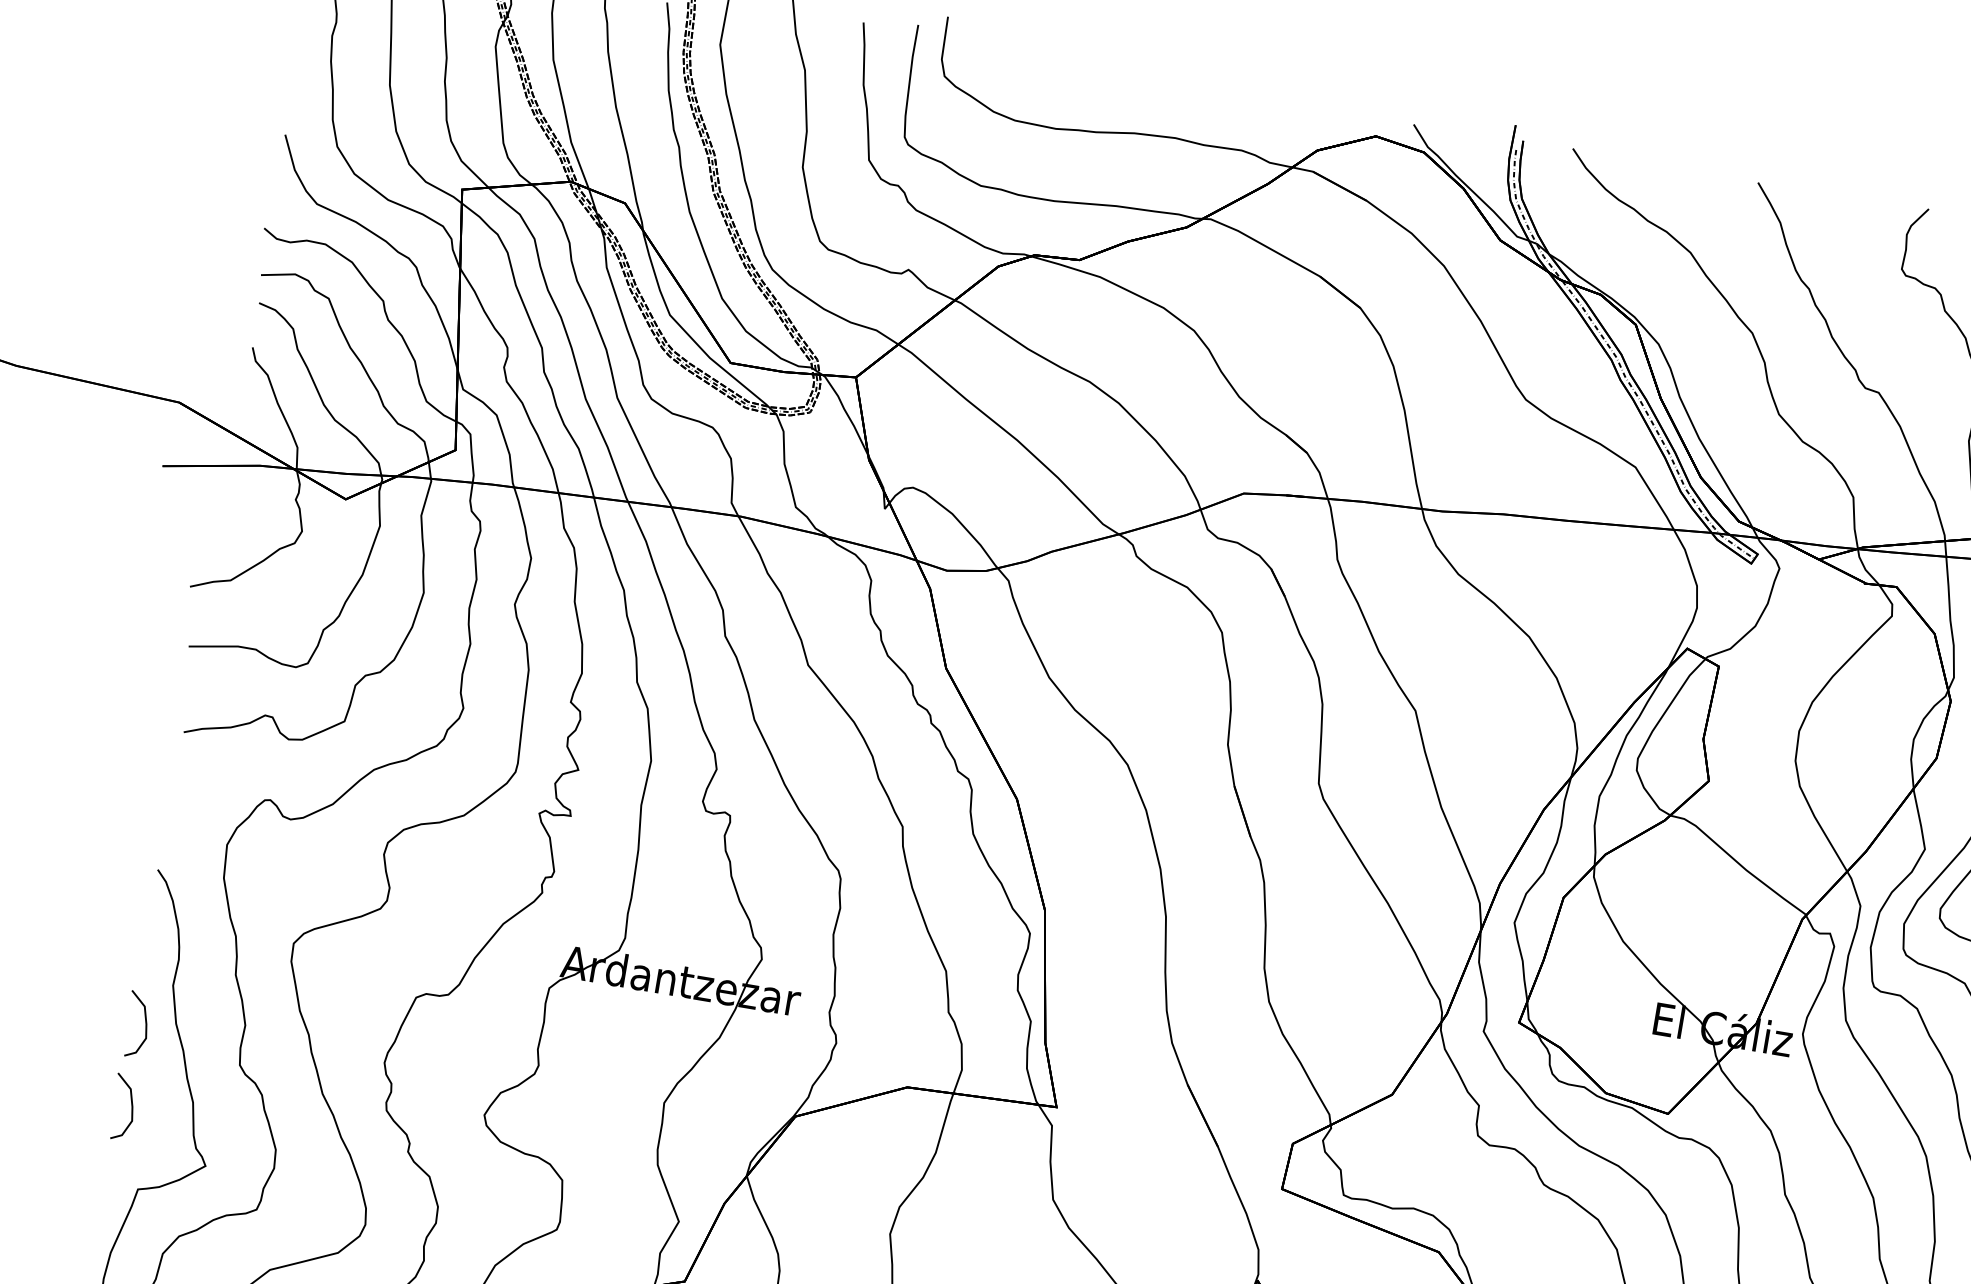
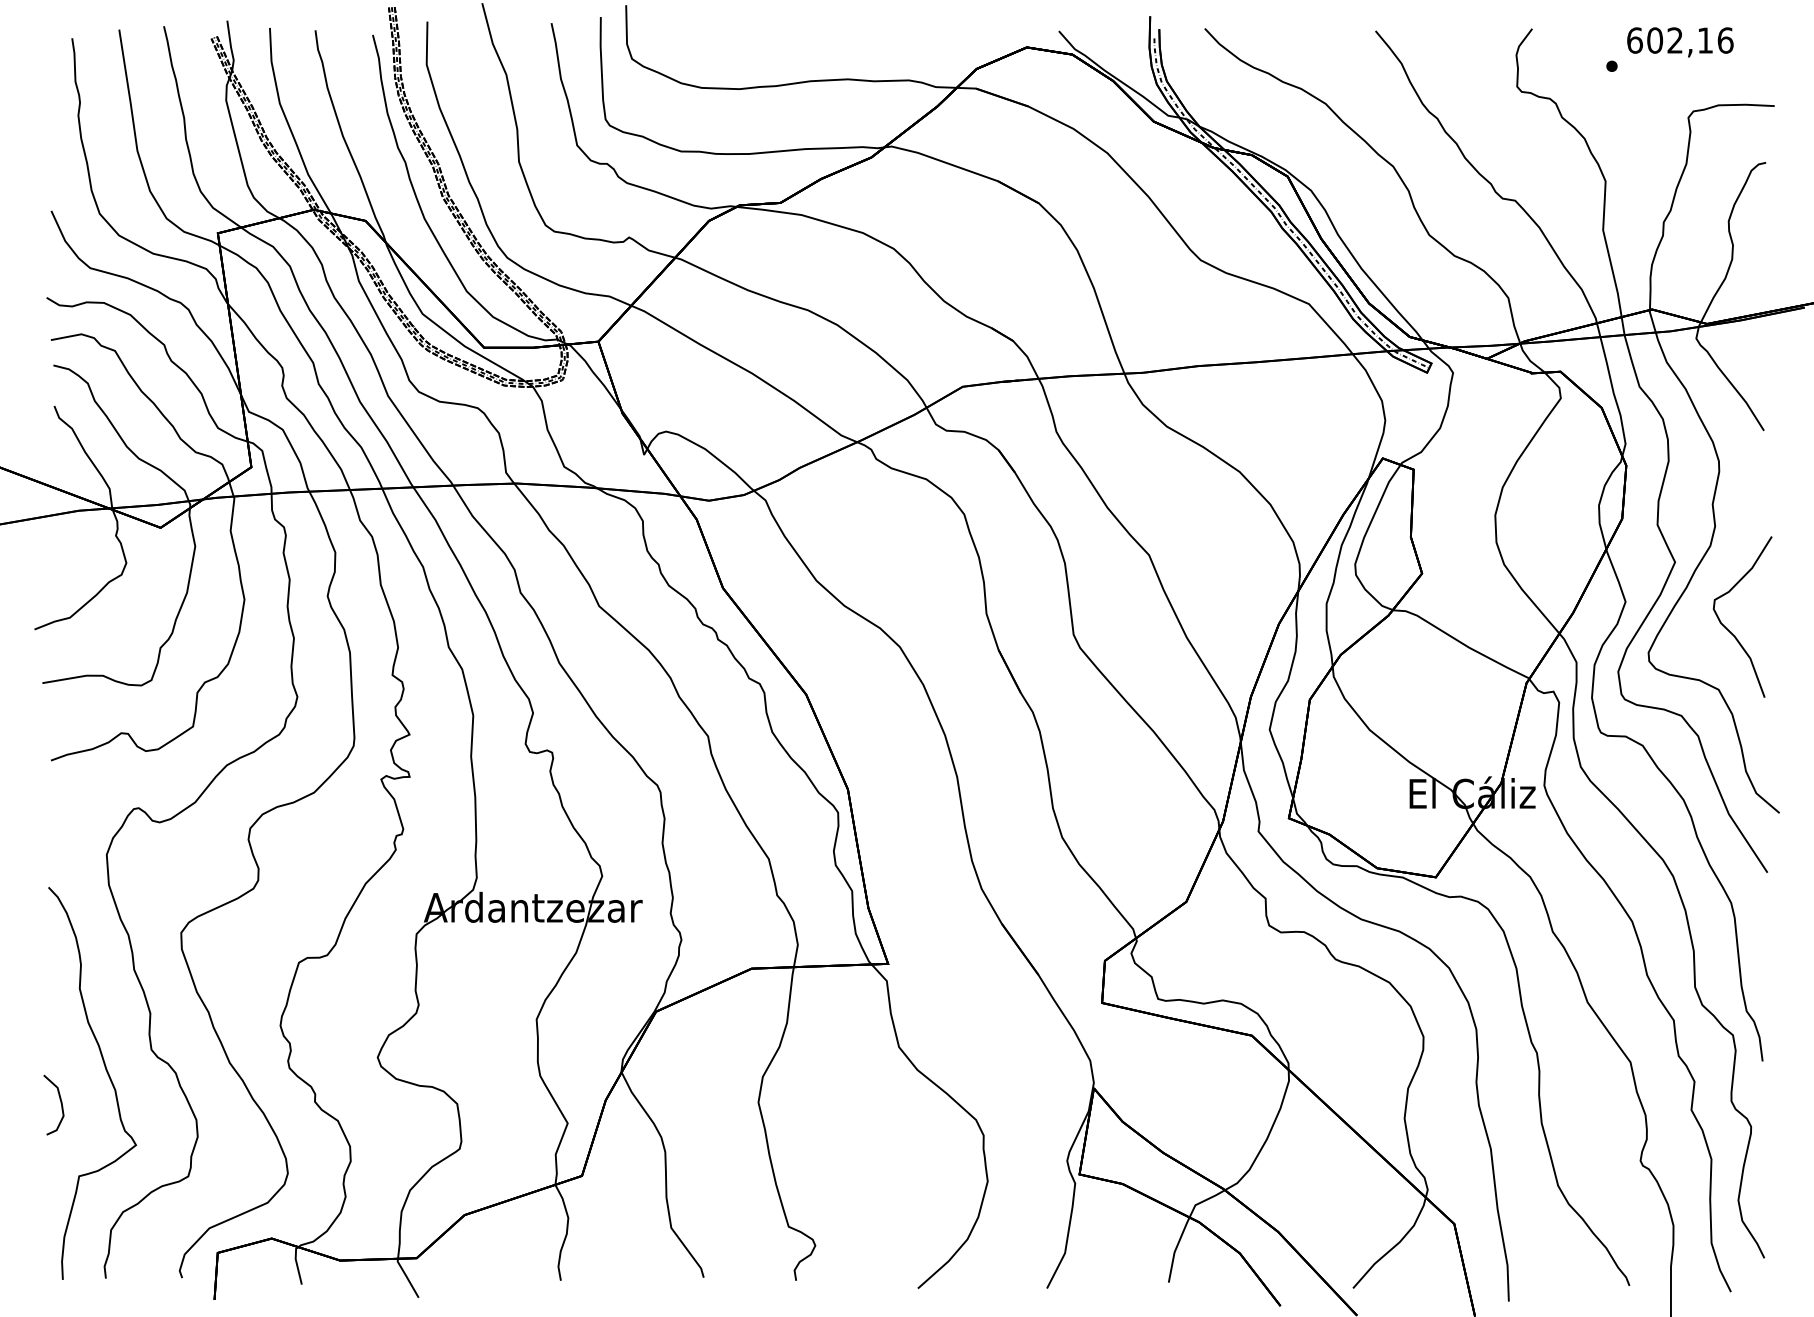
curve: (145, 1024) -> (60, 1027), removed

